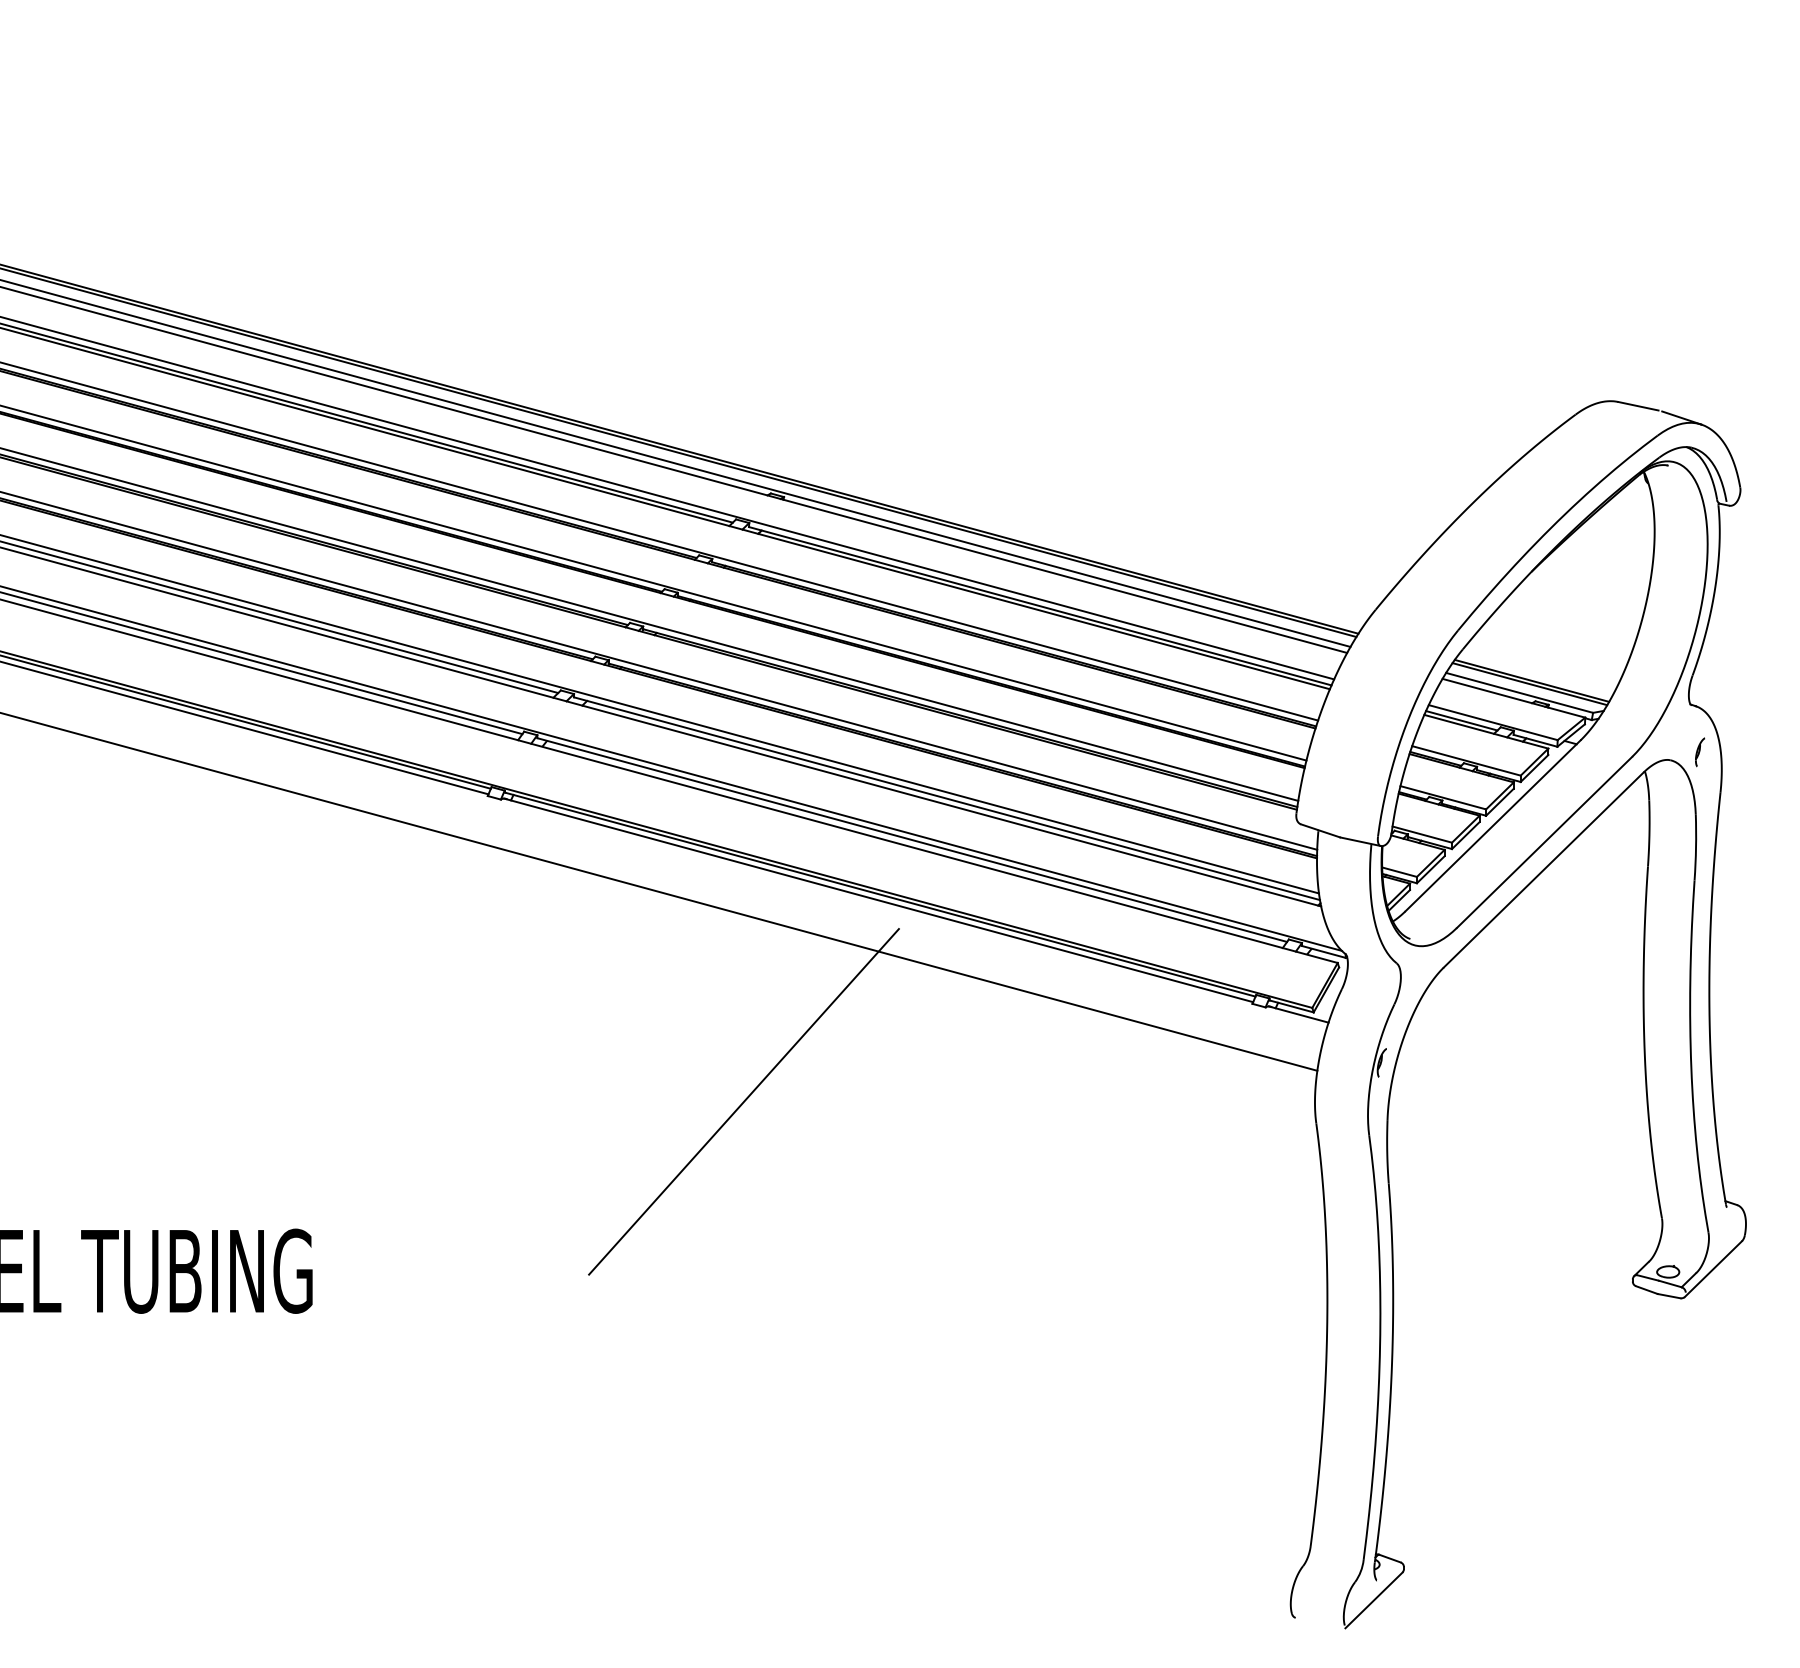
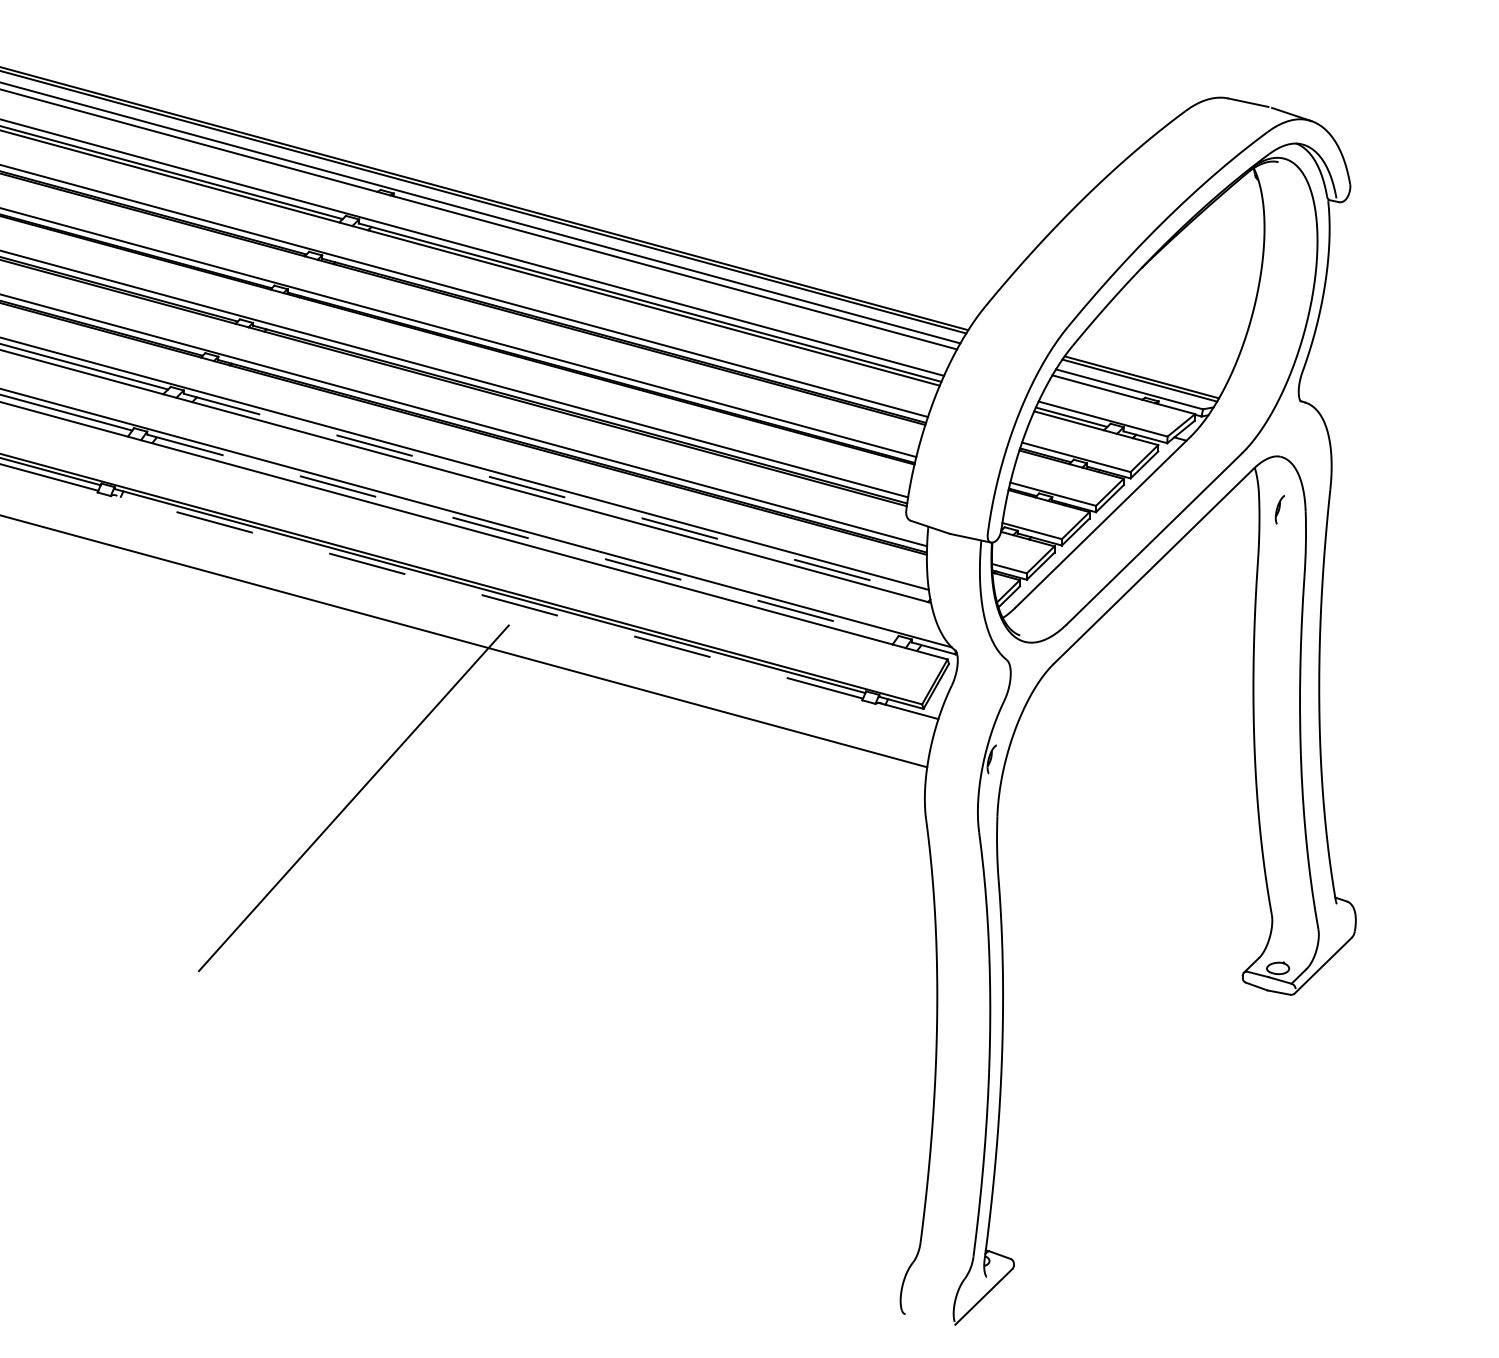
part: (1700, 752) -> (1280, 509), moved
line: (947, 798) -> (557, 494), solid -> dashed
line: (912, 840) -> (522, 536), solid -> dashed
line: (878, 900) -> (488, 596), solid -> dashed

